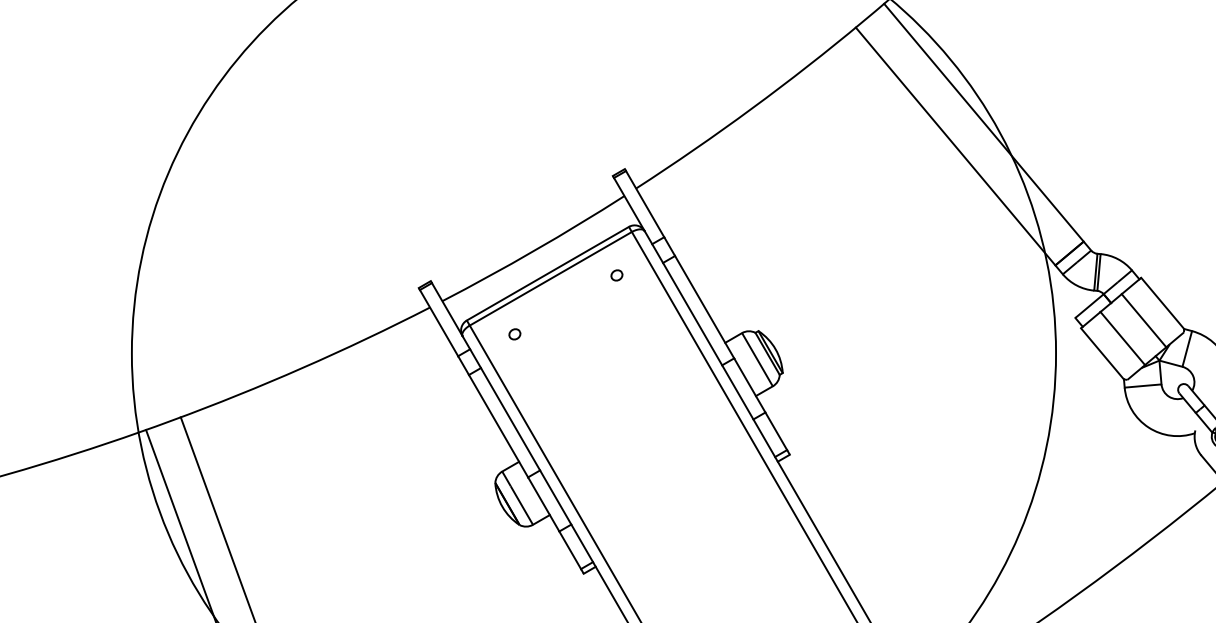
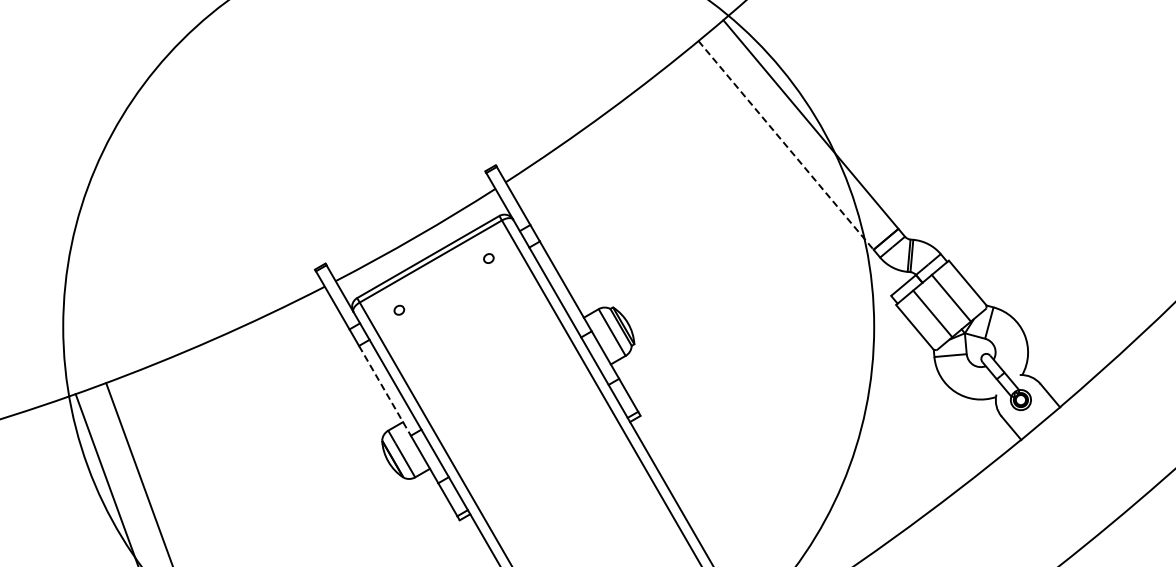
line: (956, 146) -> (786, 145), solid -> dashed
line: (497, 425) -> (384, 390), solid -> dashed

